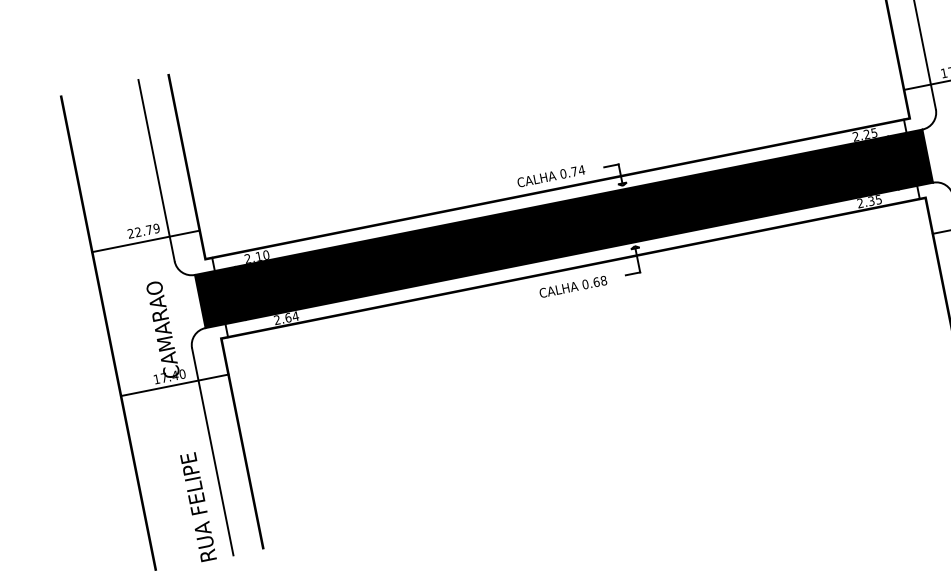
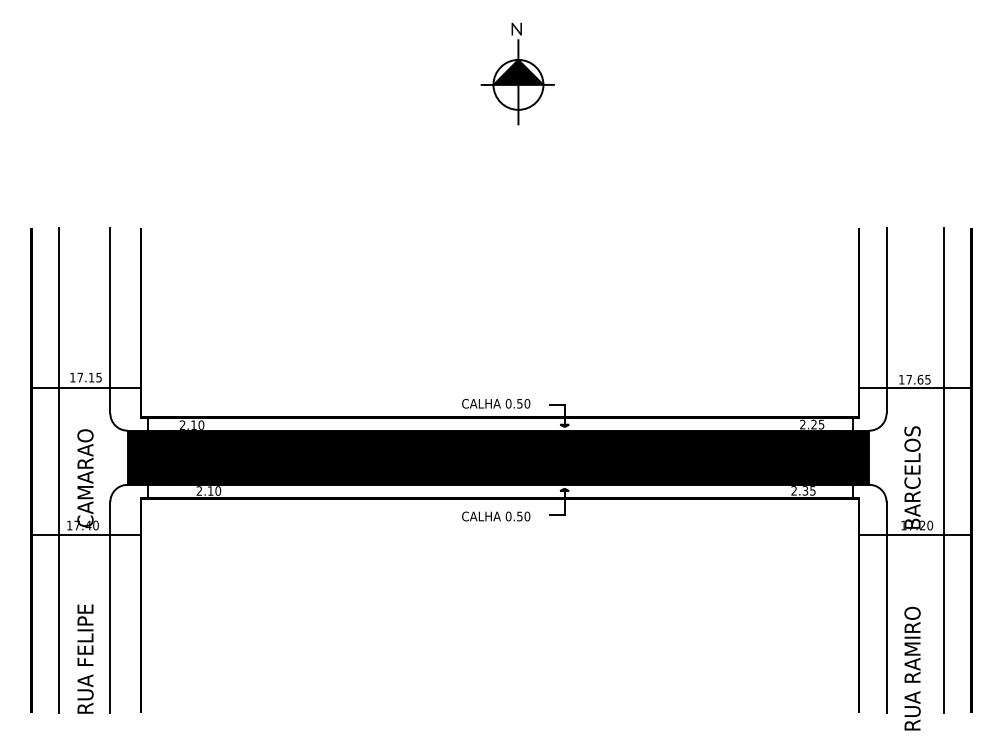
text: (577, 170) -> (523, 403), 0.74 -> 0.50
text: (143, 231) -> (85, 377), 22.79 -> 17.15
text: (600, 281) -> (523, 516), 0.68 -> 0.50
text: (291, 316) -> (214, 490), 2.64 -> 2.10
line: (136, 327) -> (59, 470), added

